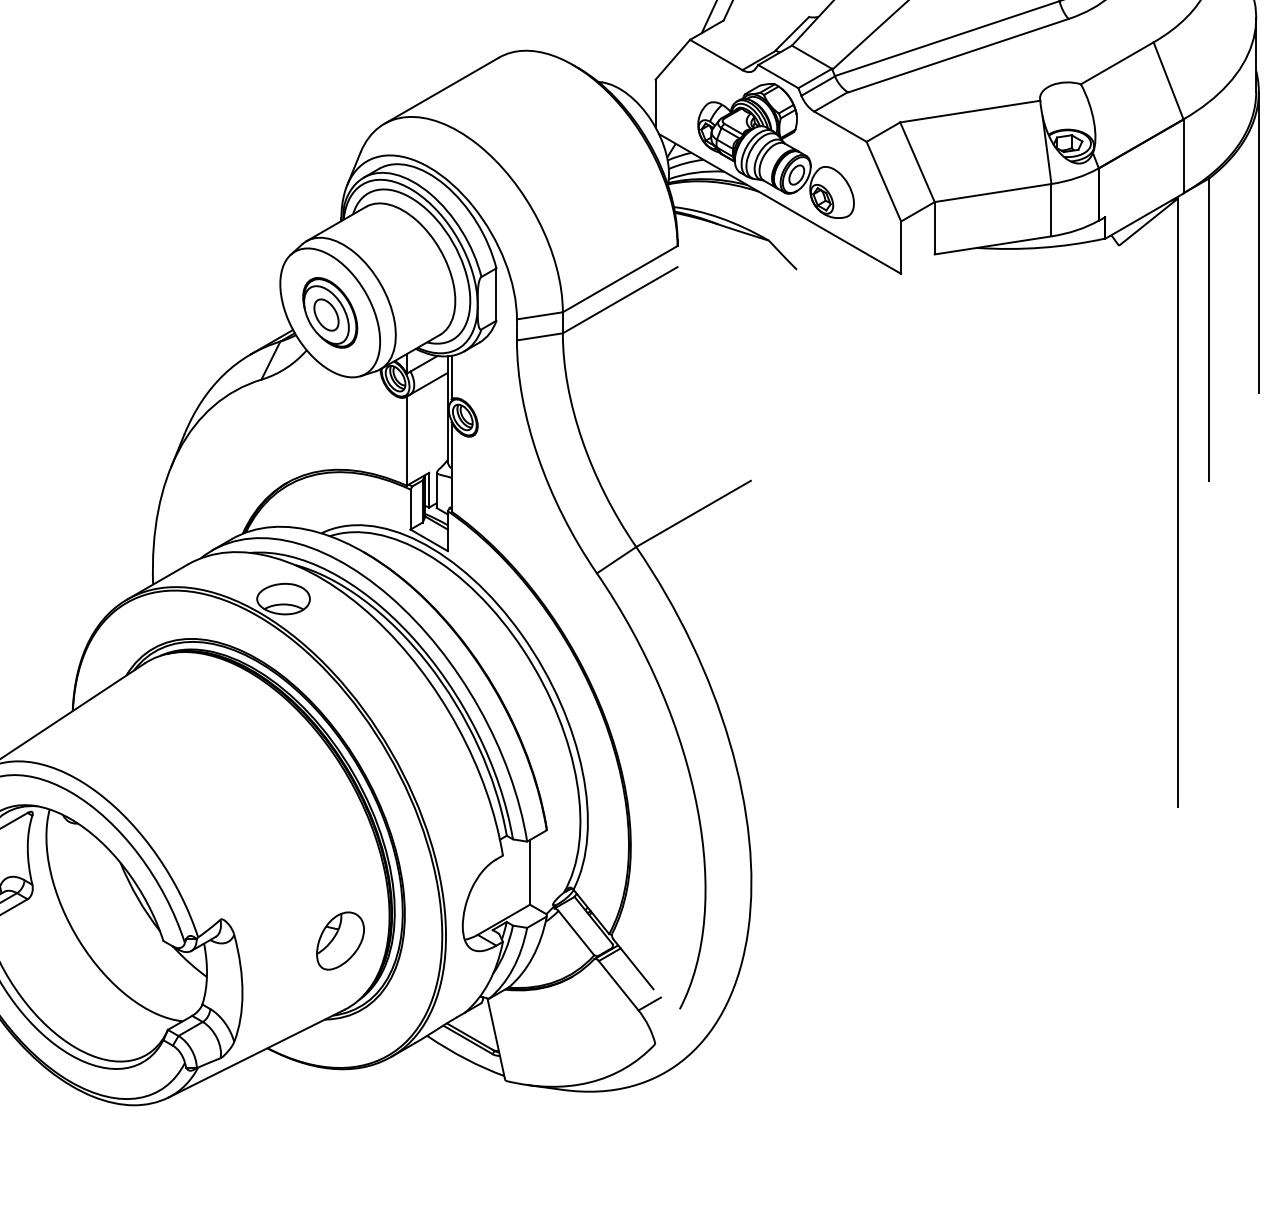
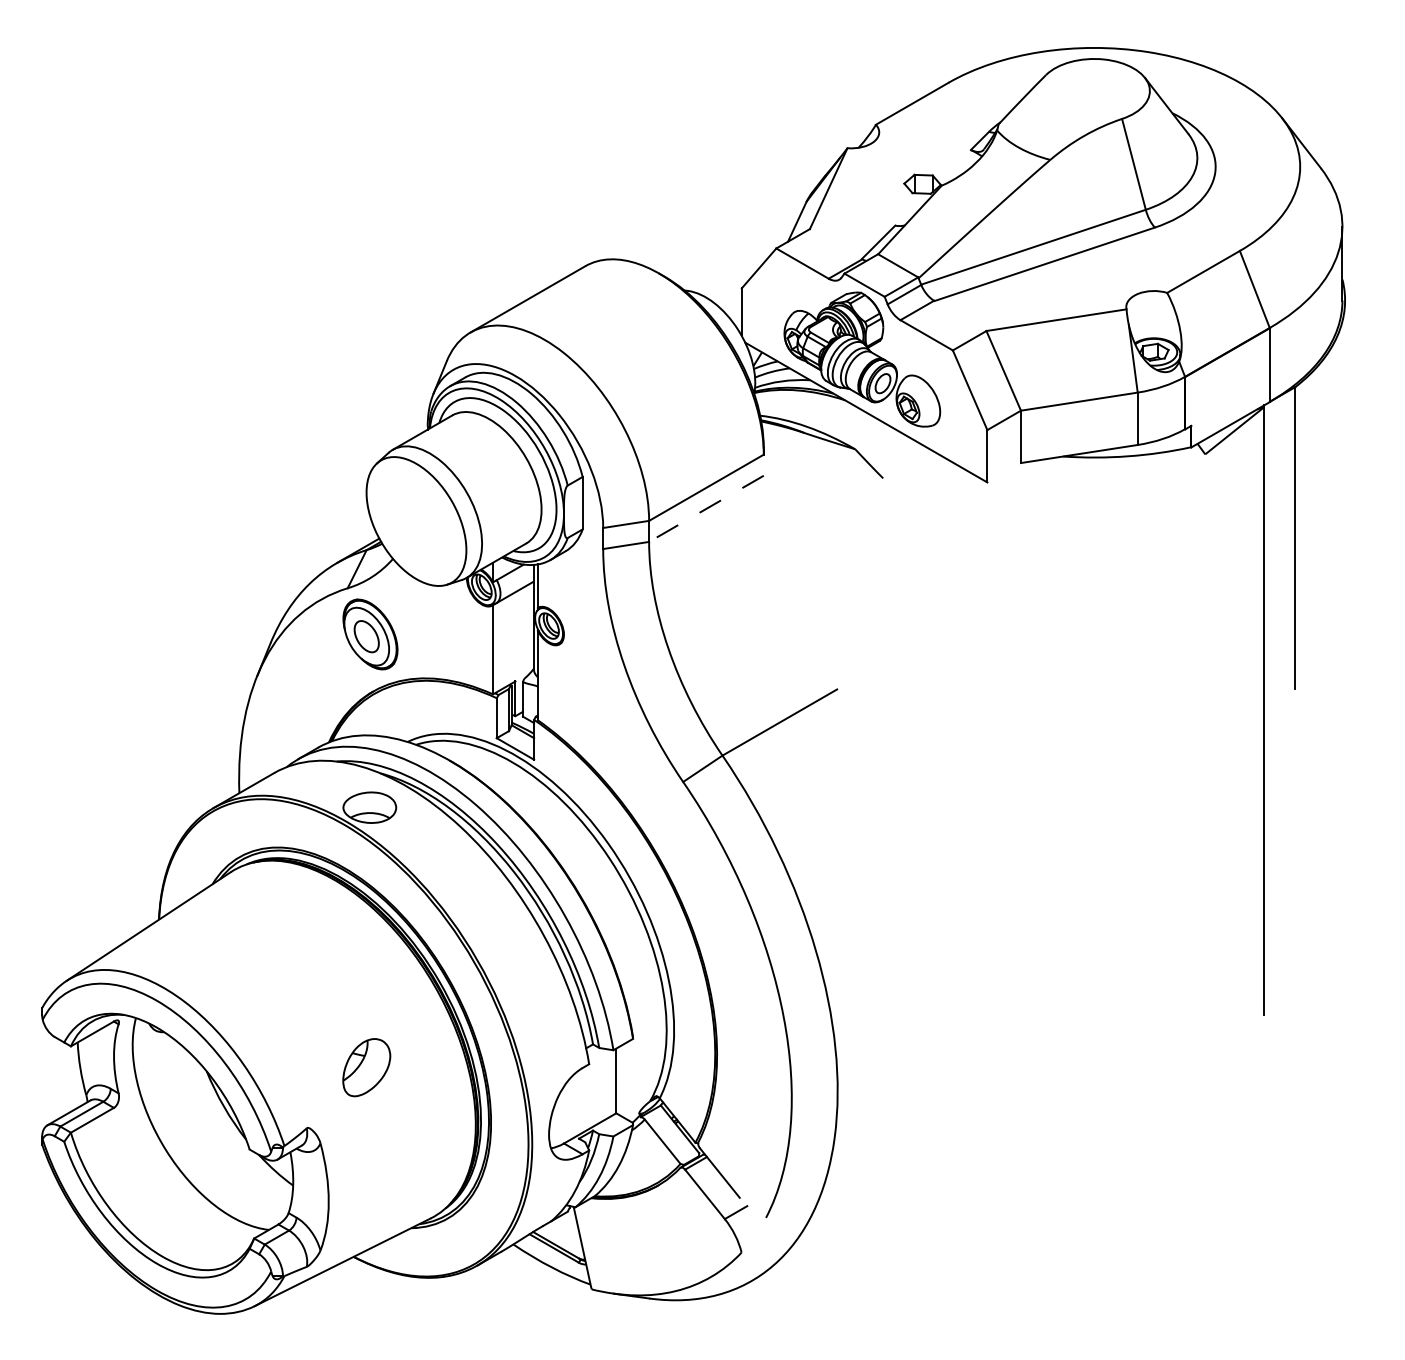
line: (1259, 241) -> (1345, 450), removed
line: (620, 300) -> (706, 509), solid -> dashed
part: (330, 312) -> (370, 634), moved
part: (340, 940) -> (366, 1067), moved

